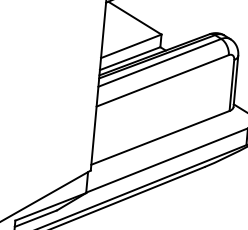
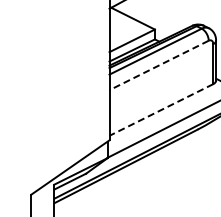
line: (161, 80) -> (158, 65), solid -> dashed
line: (160, 137) -> (161, 109), solid -> dashed

